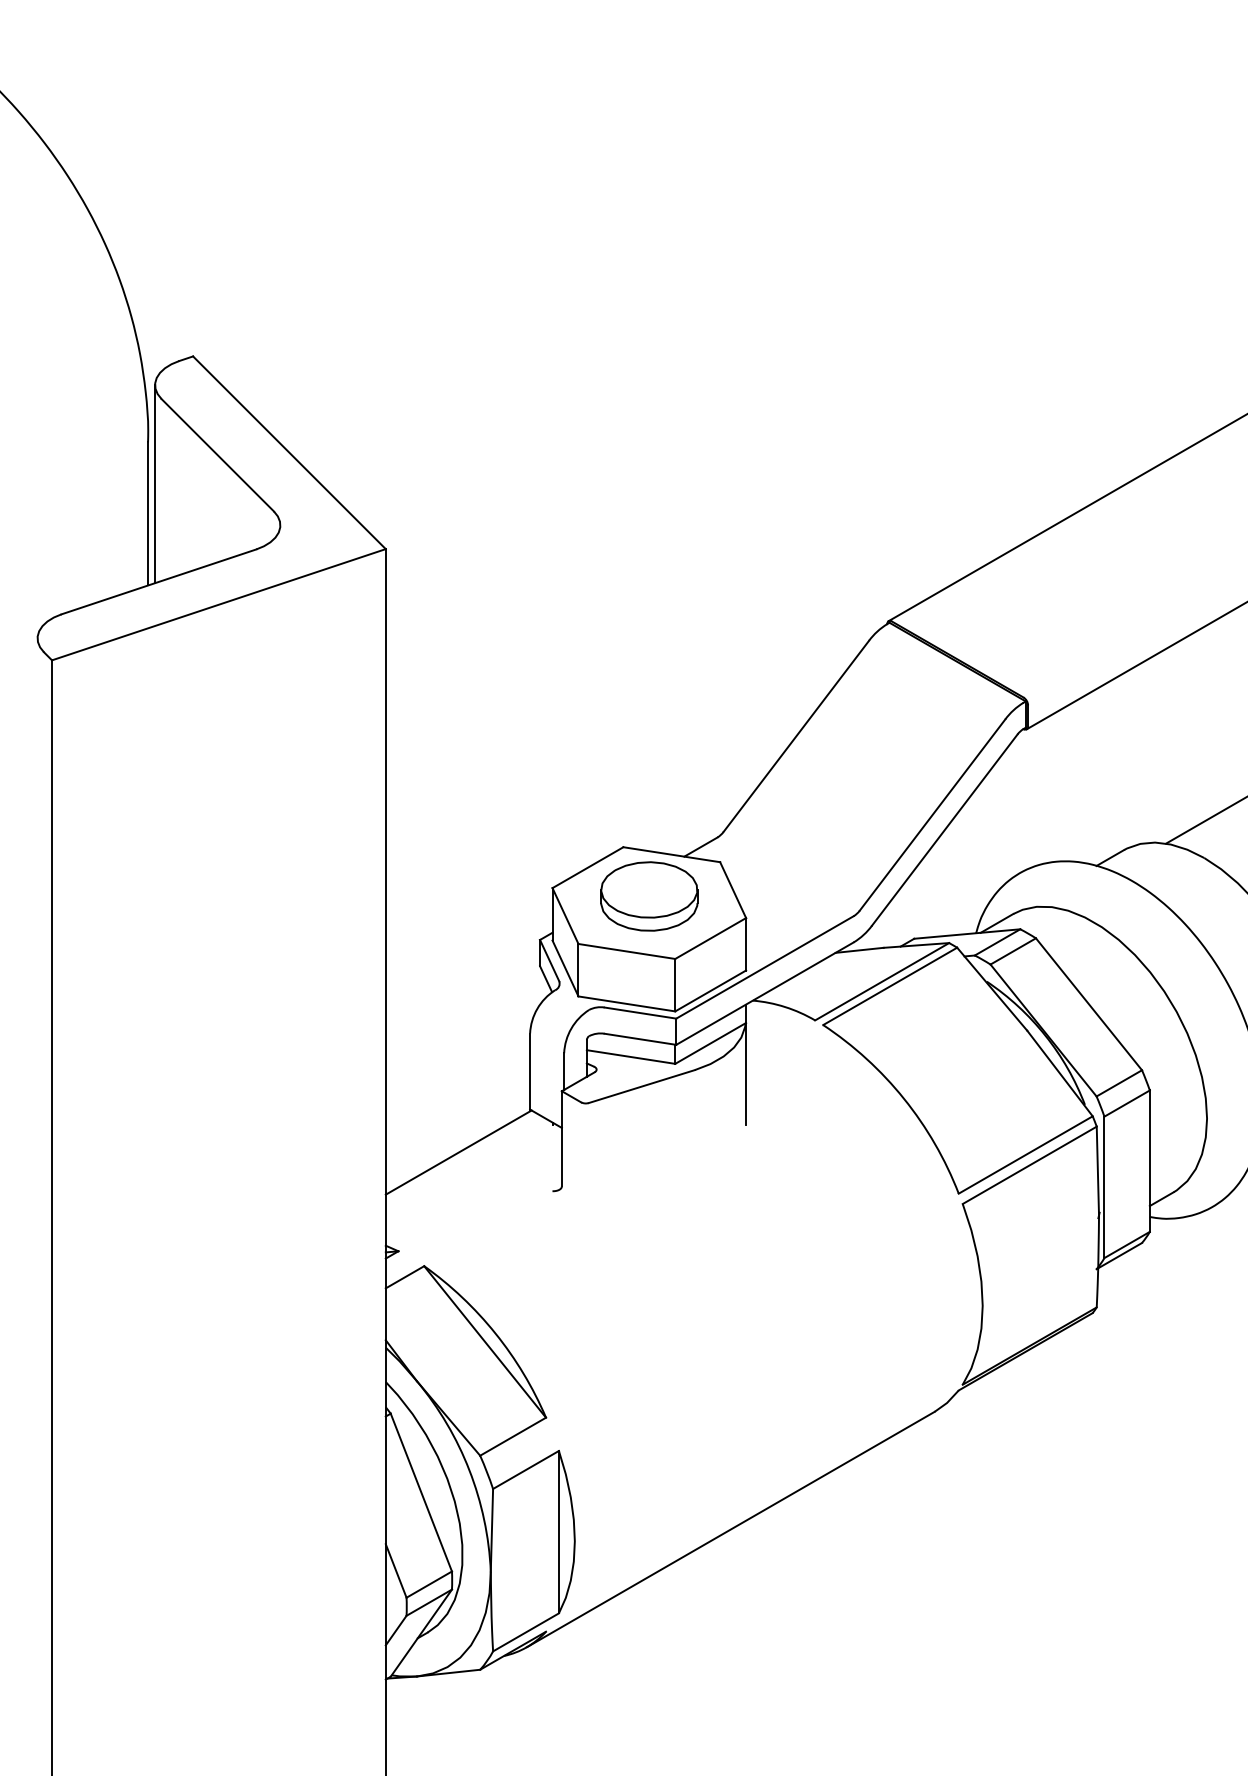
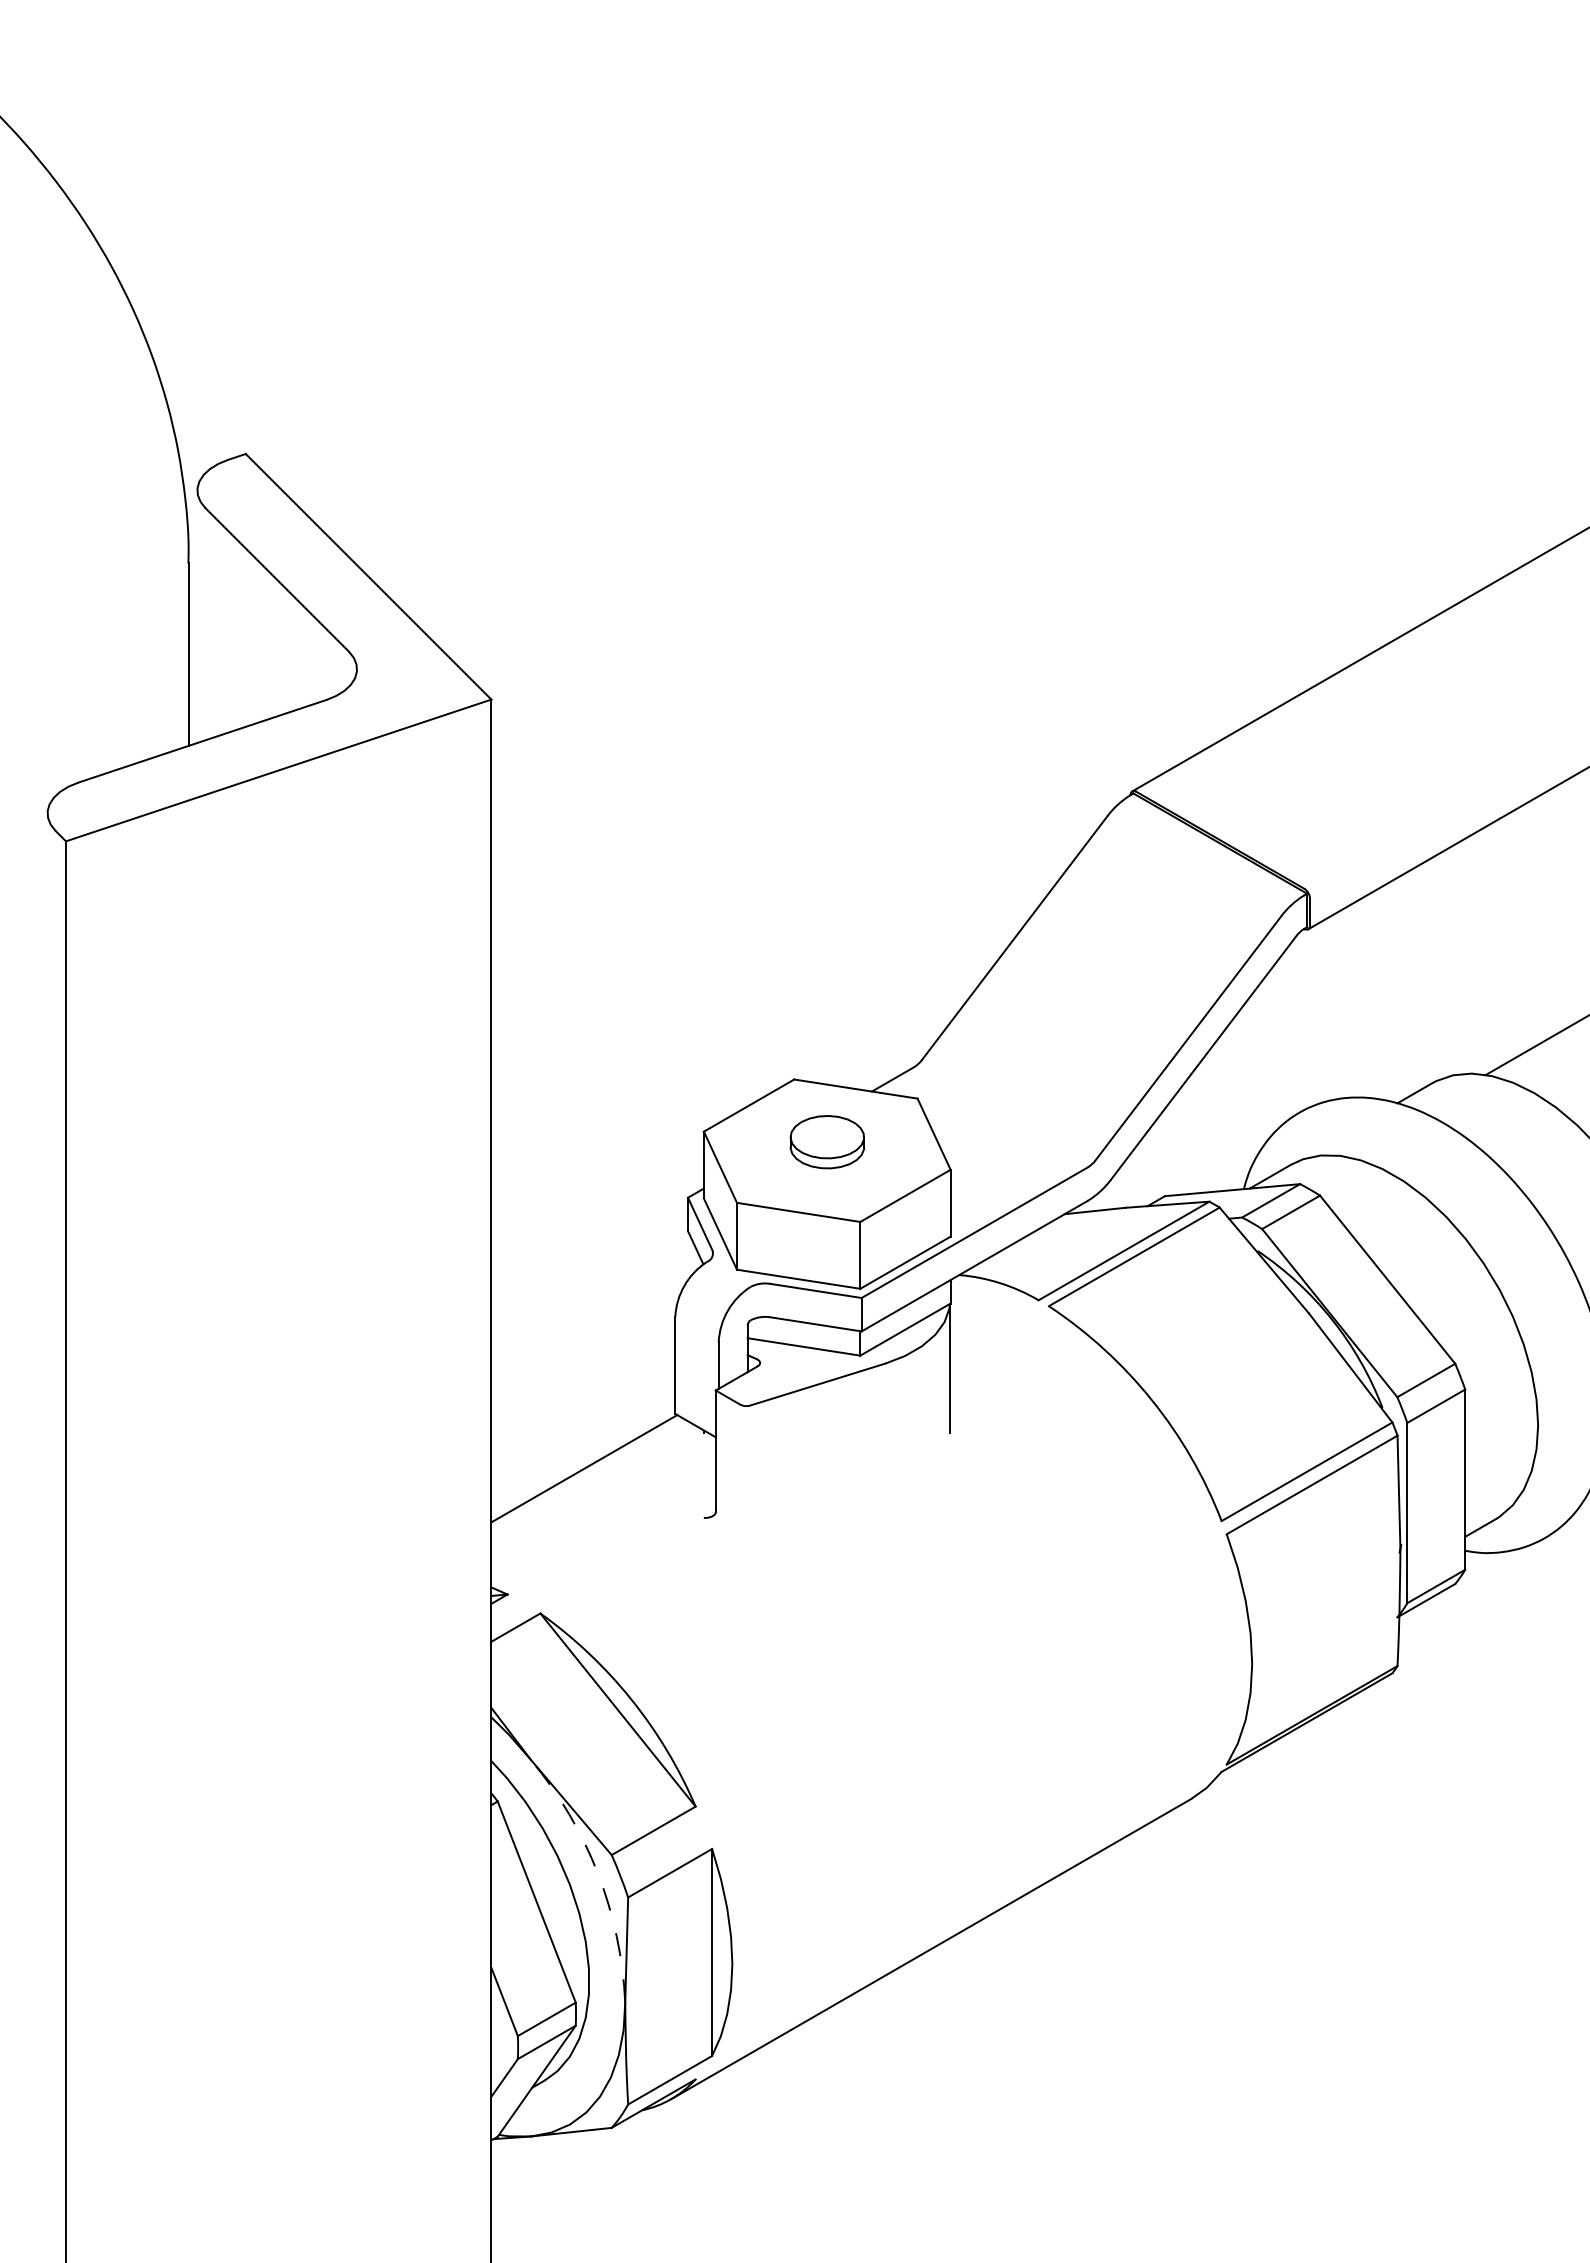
line: (155, 483) -> (197, 616), removed
part: (649, 895) -> (827, 1141), size x0.6
arc: (469, 1470) -> (598, 1873), solid -> dashed

